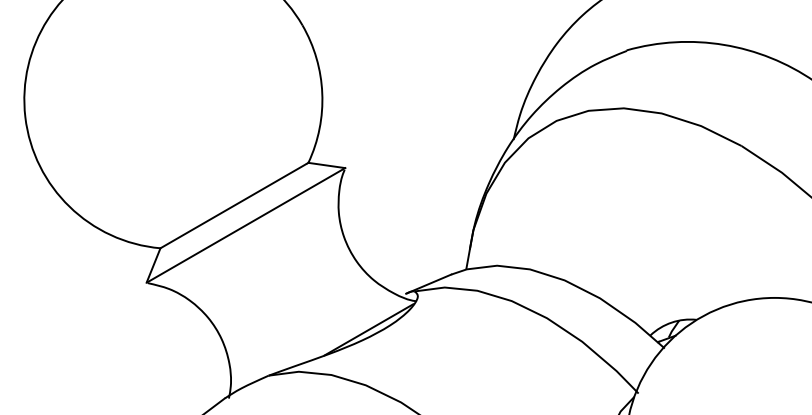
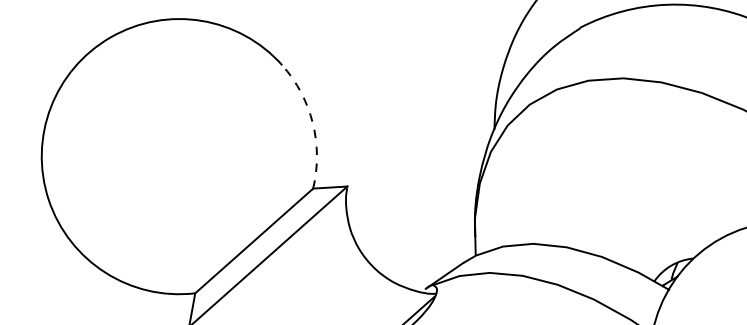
arc: (322, 93) -> (313, 123), solid -> dashed

